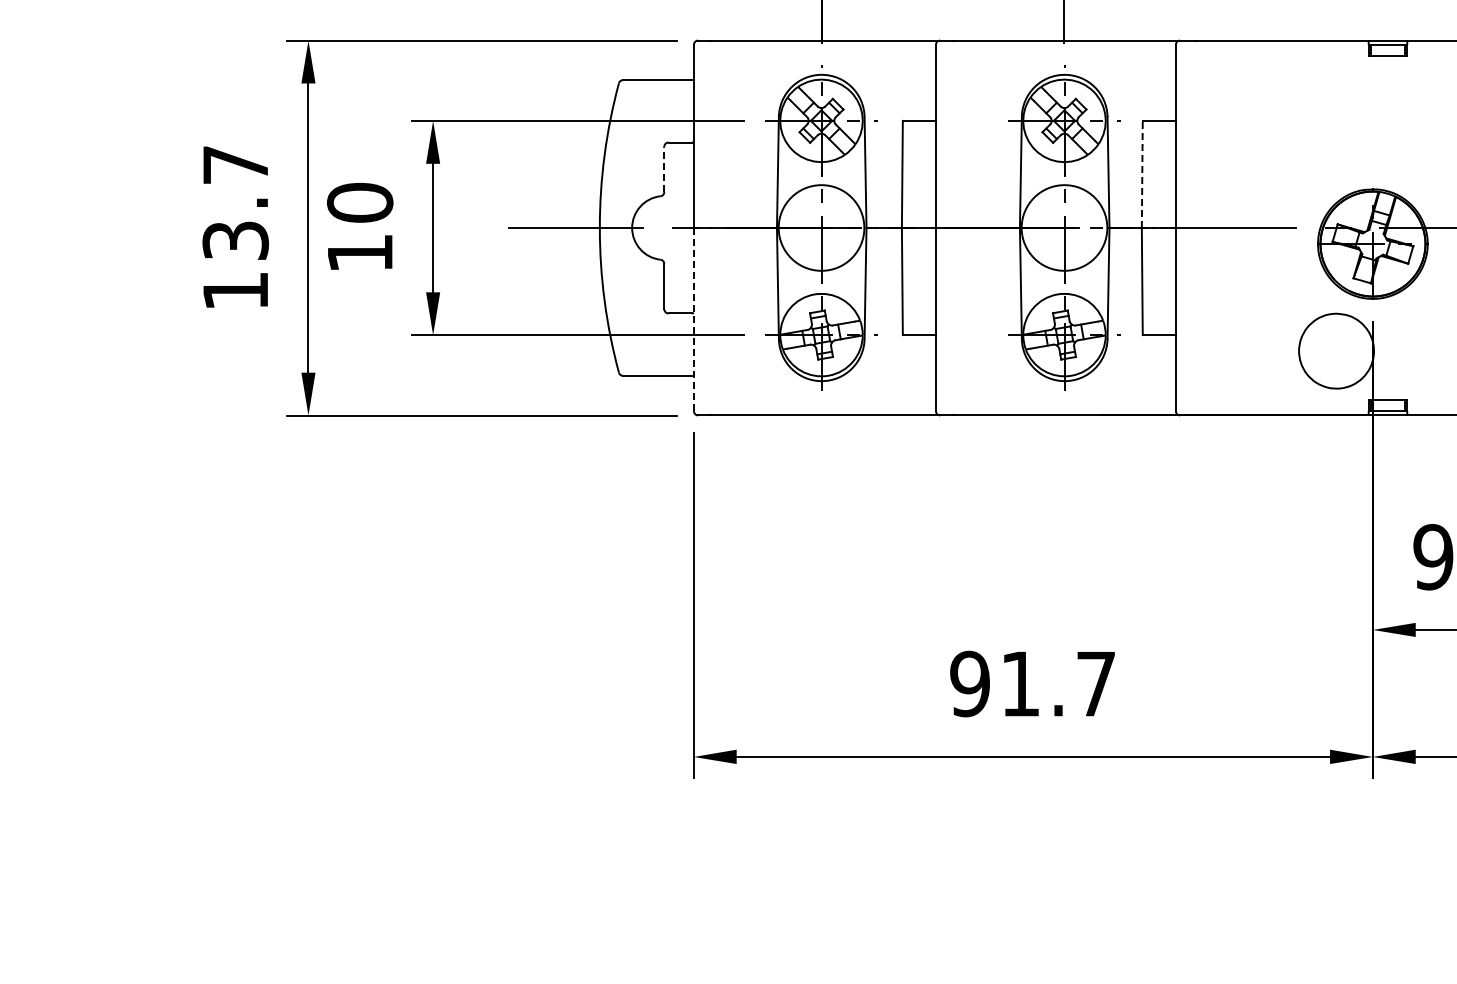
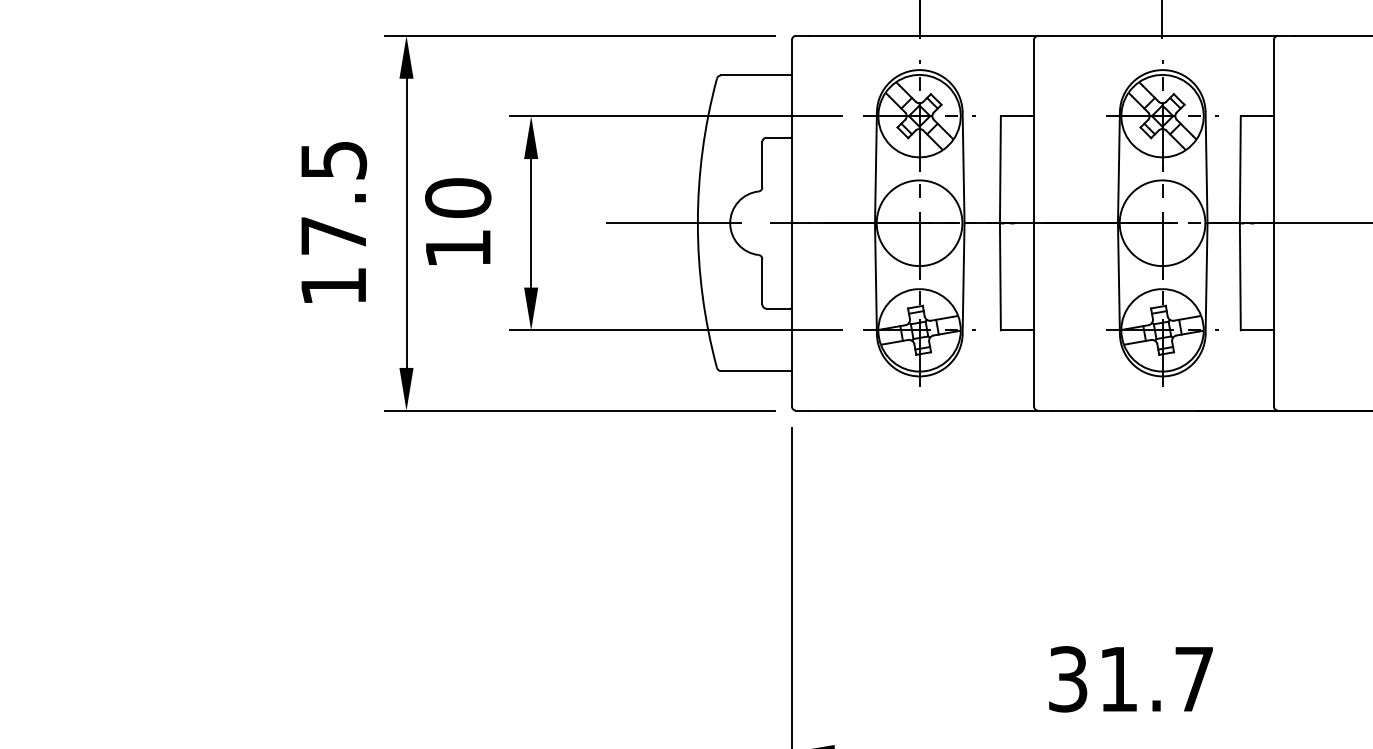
line: (664, 169) -> (762, 164), dashed -> solid
line: (1142, 174) -> (1240, 169), dashed -> solid
text: (235, 202) -> (333, 197), 13.7 -> 17.5
line: (693, 319) -> (791, 314), dashed -> solid
text: (969, 683) -> (1067, 678), 91.7 -> 31.7

